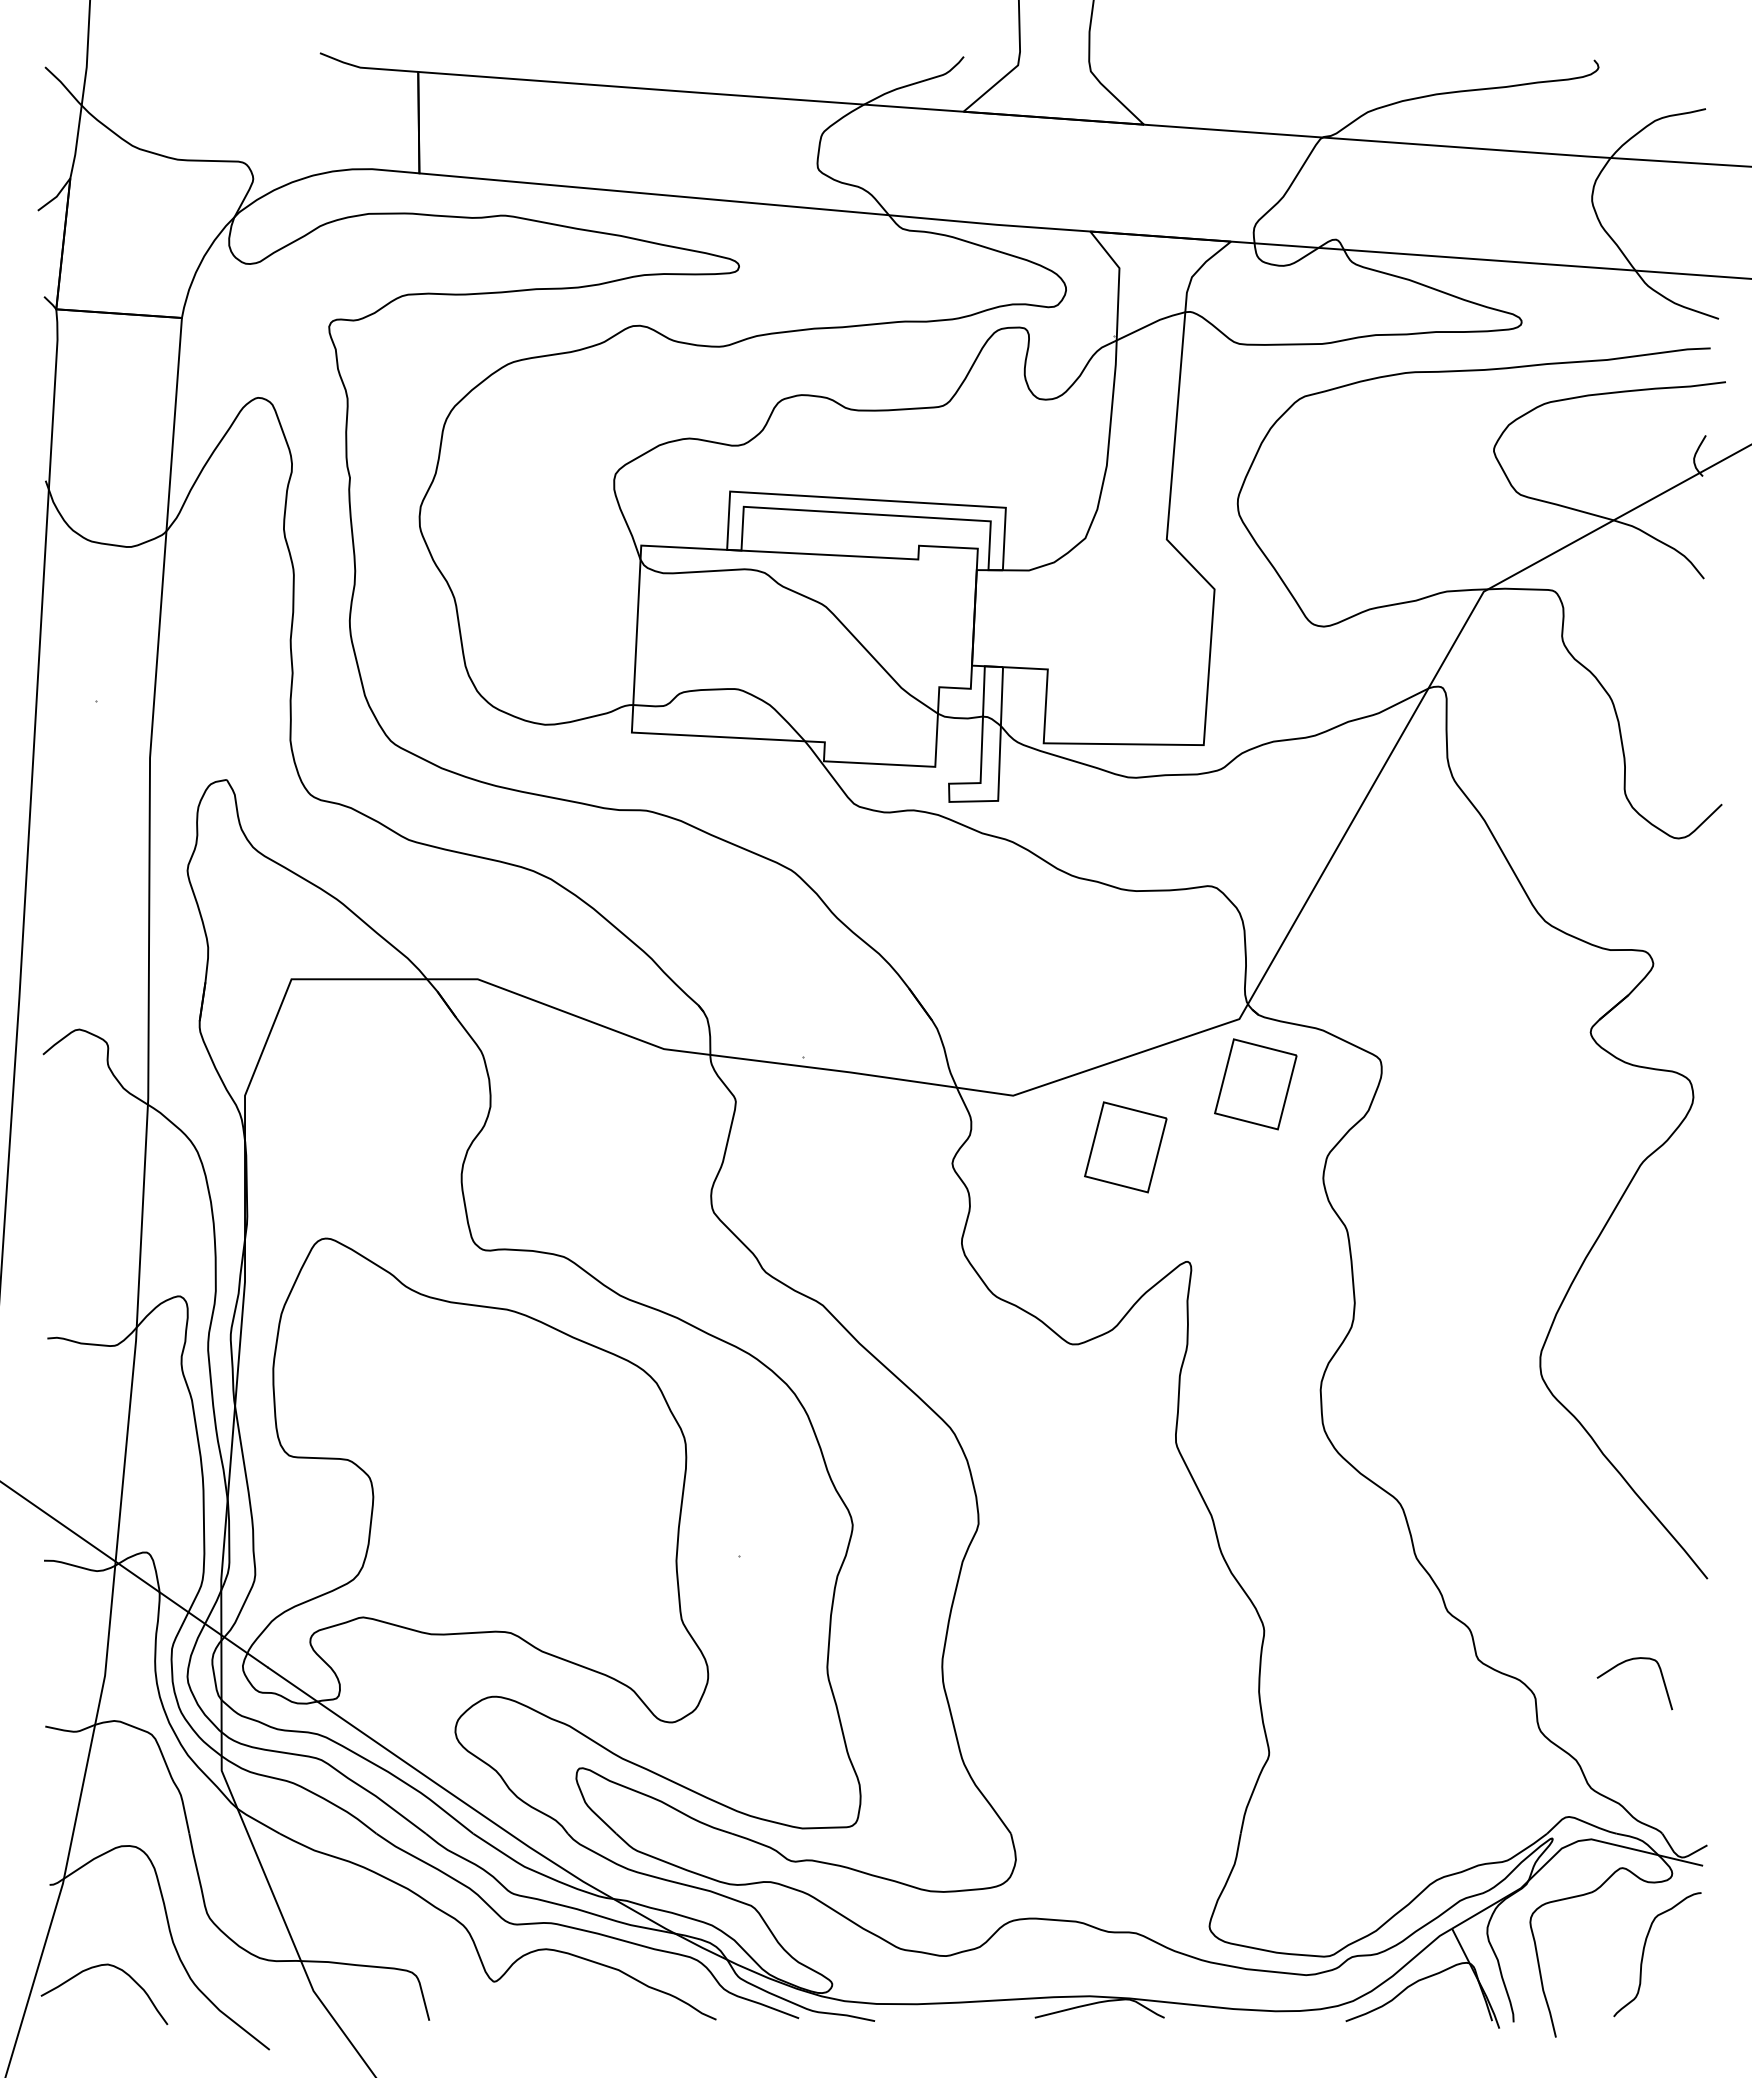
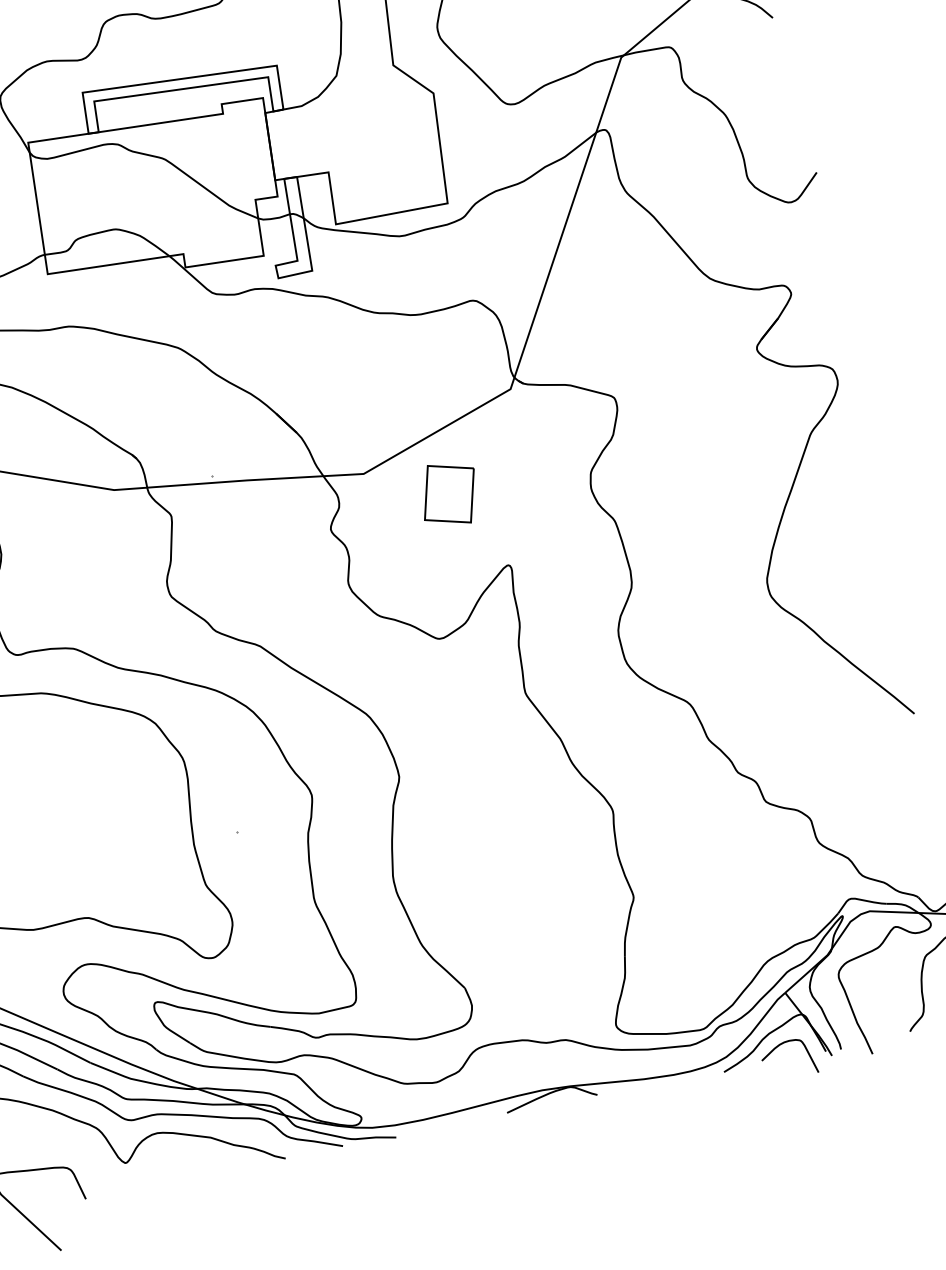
part: (1255, 1084) -> (530, 432), removed
curve: (1628, 1661) -> (781, 1044), moved

